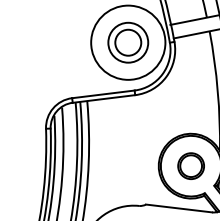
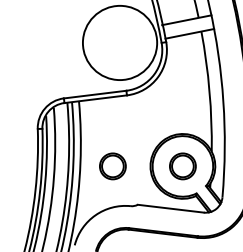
part: (127, 42) -> (119, 42), removed
part: (120, 166) -> (112, 166), added

